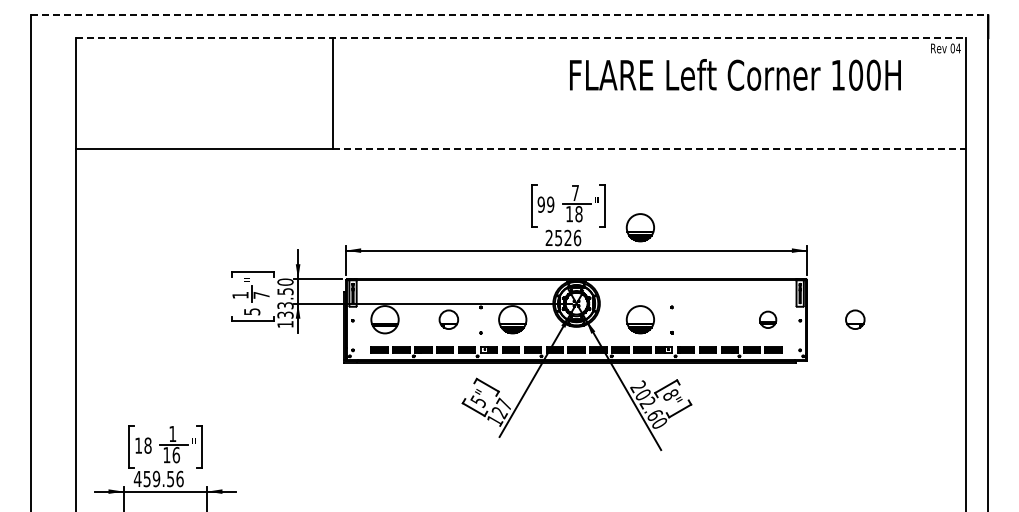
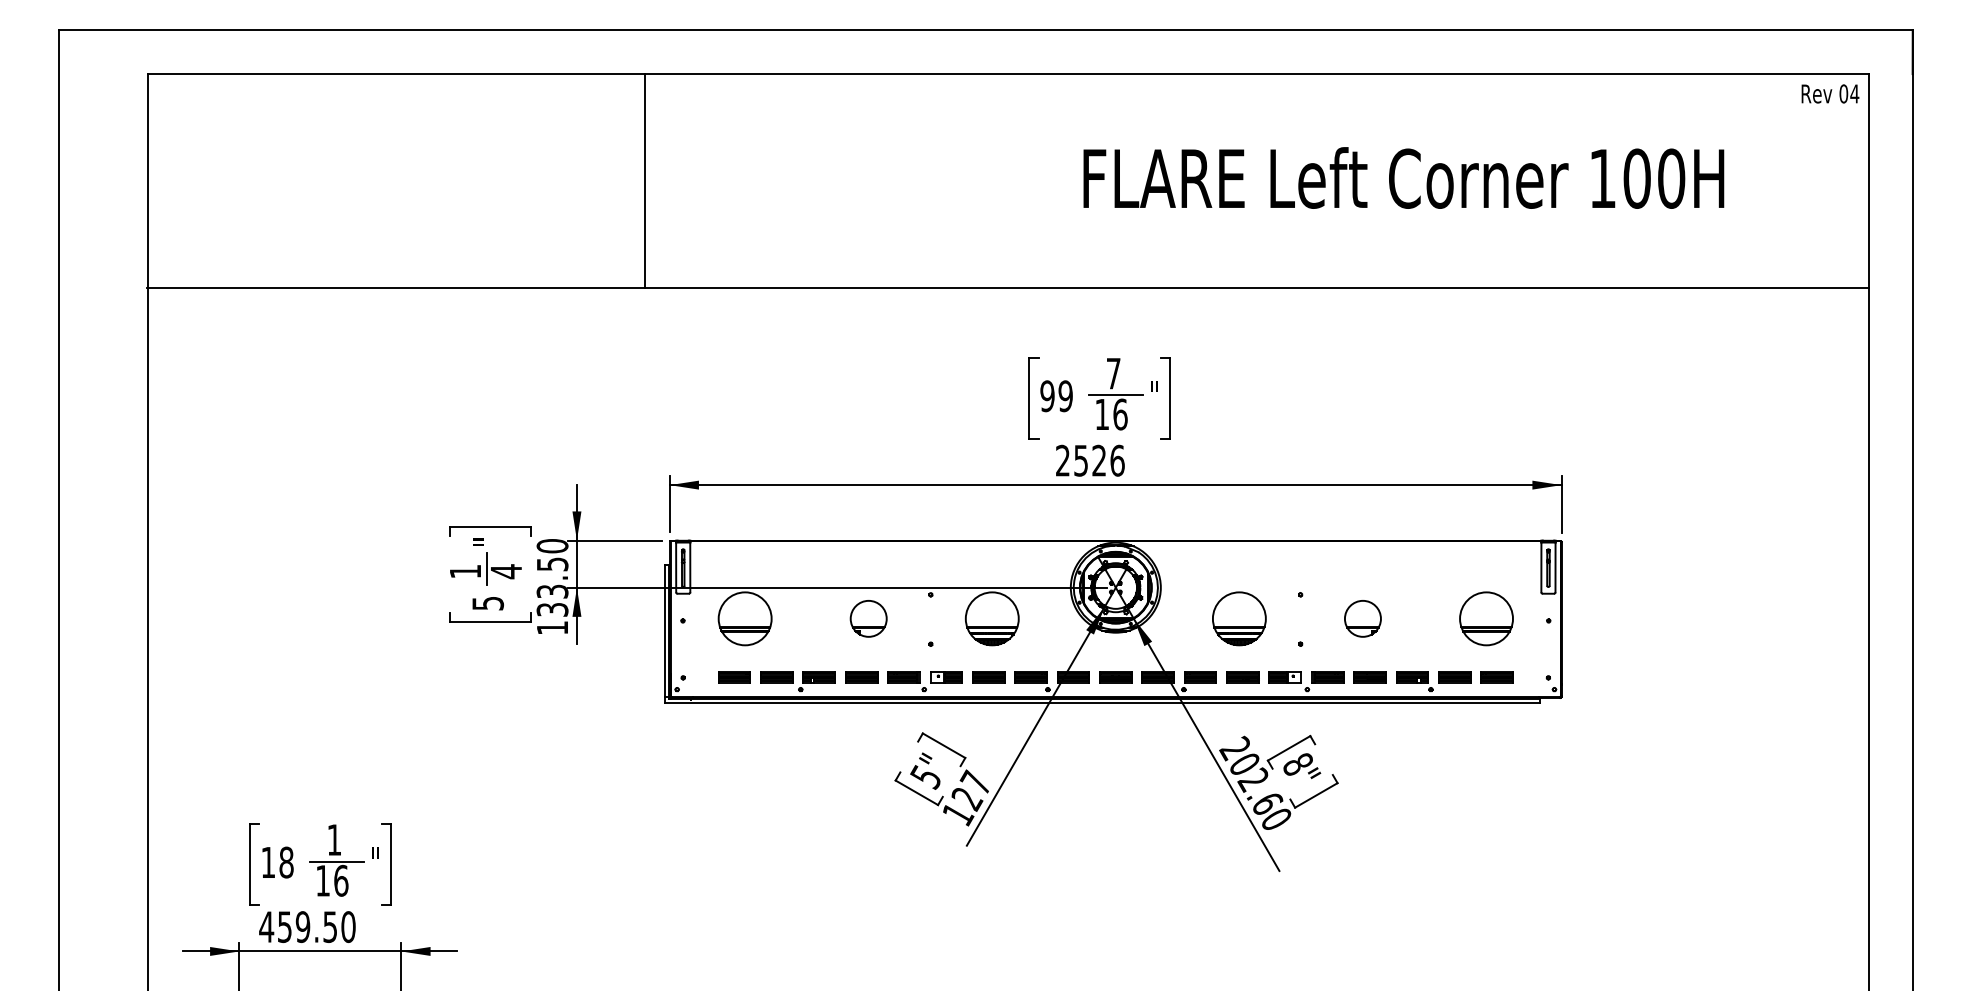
line: (509, 15) -> (986, 30), dashed -> solid
line: (520, 38) -> (1007, 74), dashed -> solid
text: (735, 74) -> (1403, 177), moved
line: (649, 148) -> (1256, 287), dashed -> solid
text: (578, 213) -> (1119, 413), 18 -> 16
part: (639, 227) -> (1237, 440), removed
text: (261, 295) -> (506, 571), 7 -> 4
part: (767, 319) -> (1485, 618), size x1.67
part: (855, 319) -> (1363, 618), moved
text: (179, 478) -> (347, 926), 459.56 -> 459.50

